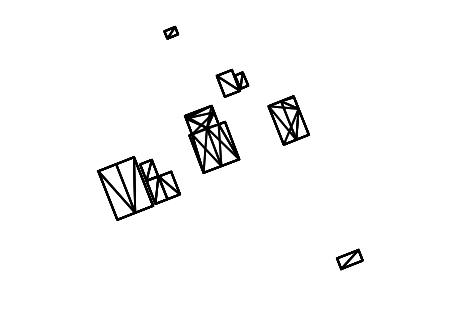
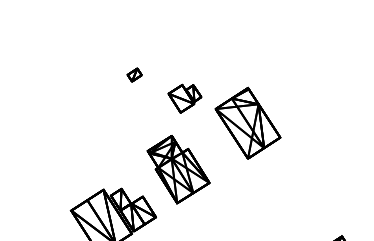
part: (171, 32) -> (134, 74), moved
part: (288, 120) -> (247, 123), size x1.43
part: (211, 138) -> (178, 167), moved

